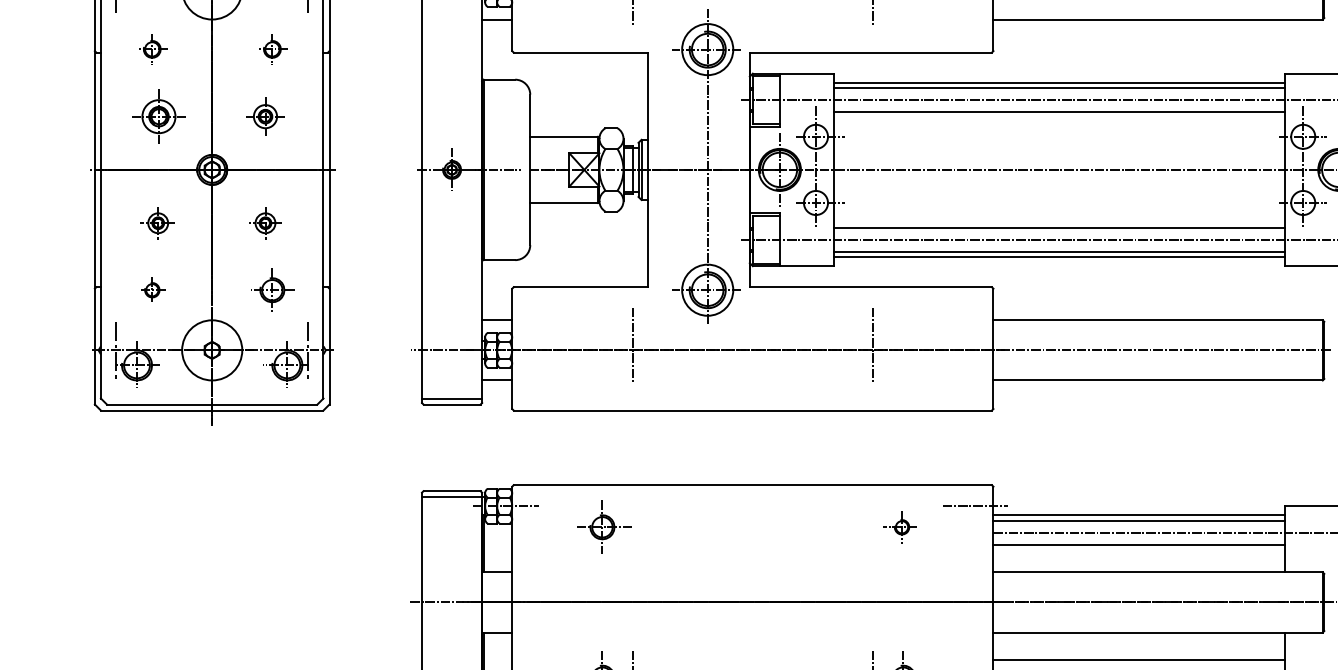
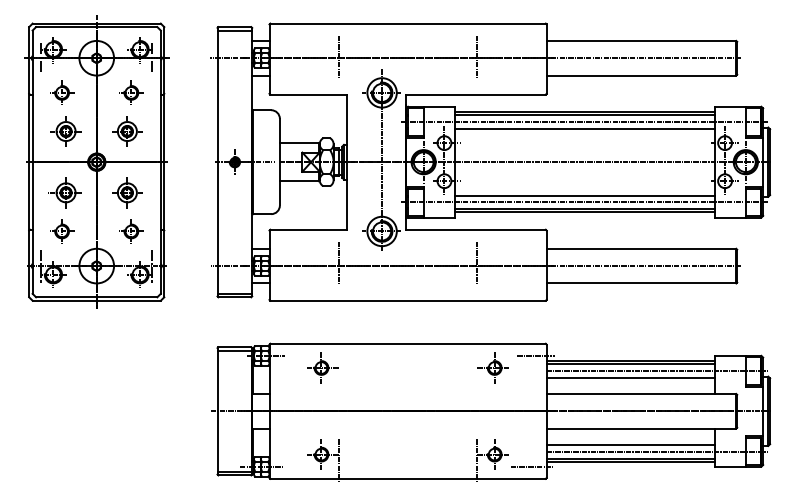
part: (152, 48) -> (62, 92), size x1.43
part: (272, 48) -> (131, 92), size x1.43
part: (265, 116) -> (127, 131), size x1.43
part: (156, 222) -> (64, 192), size x1.67
part: (265, 222) -> (127, 192), size x1.67
part: (152, 290) -> (62, 231), size x1.67
part: (899, 526) -> (492, 367), size x1.67

